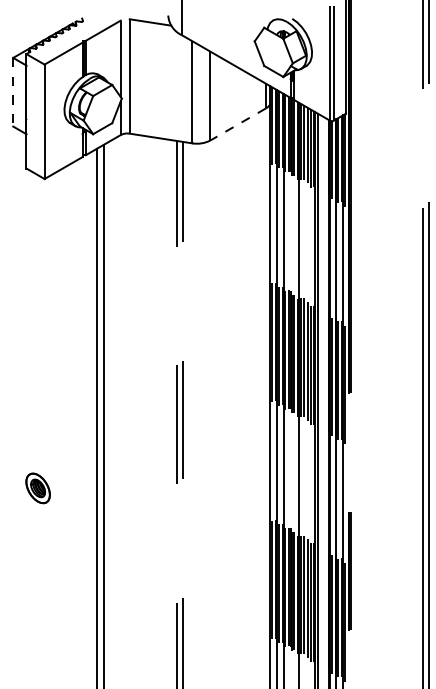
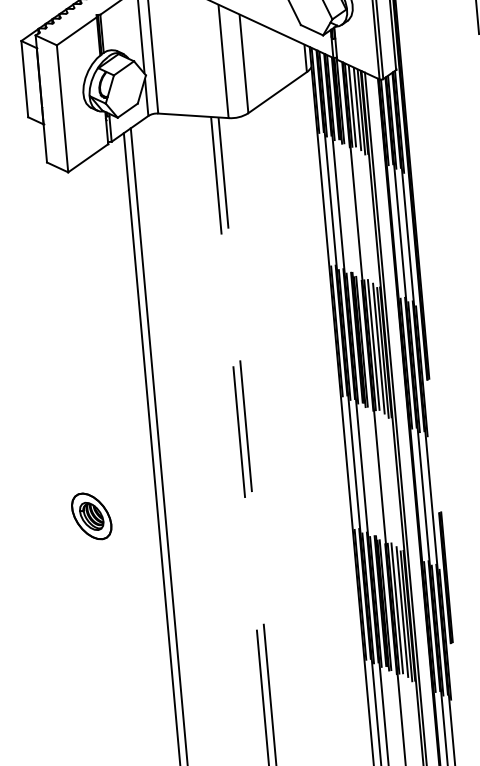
line: (13, 92) -> (25, 79), dashed -> solid
line: (237, 124) -> (276, 92), dashed -> solid
part: (37, 488) -> (90, 516), size x1.43

